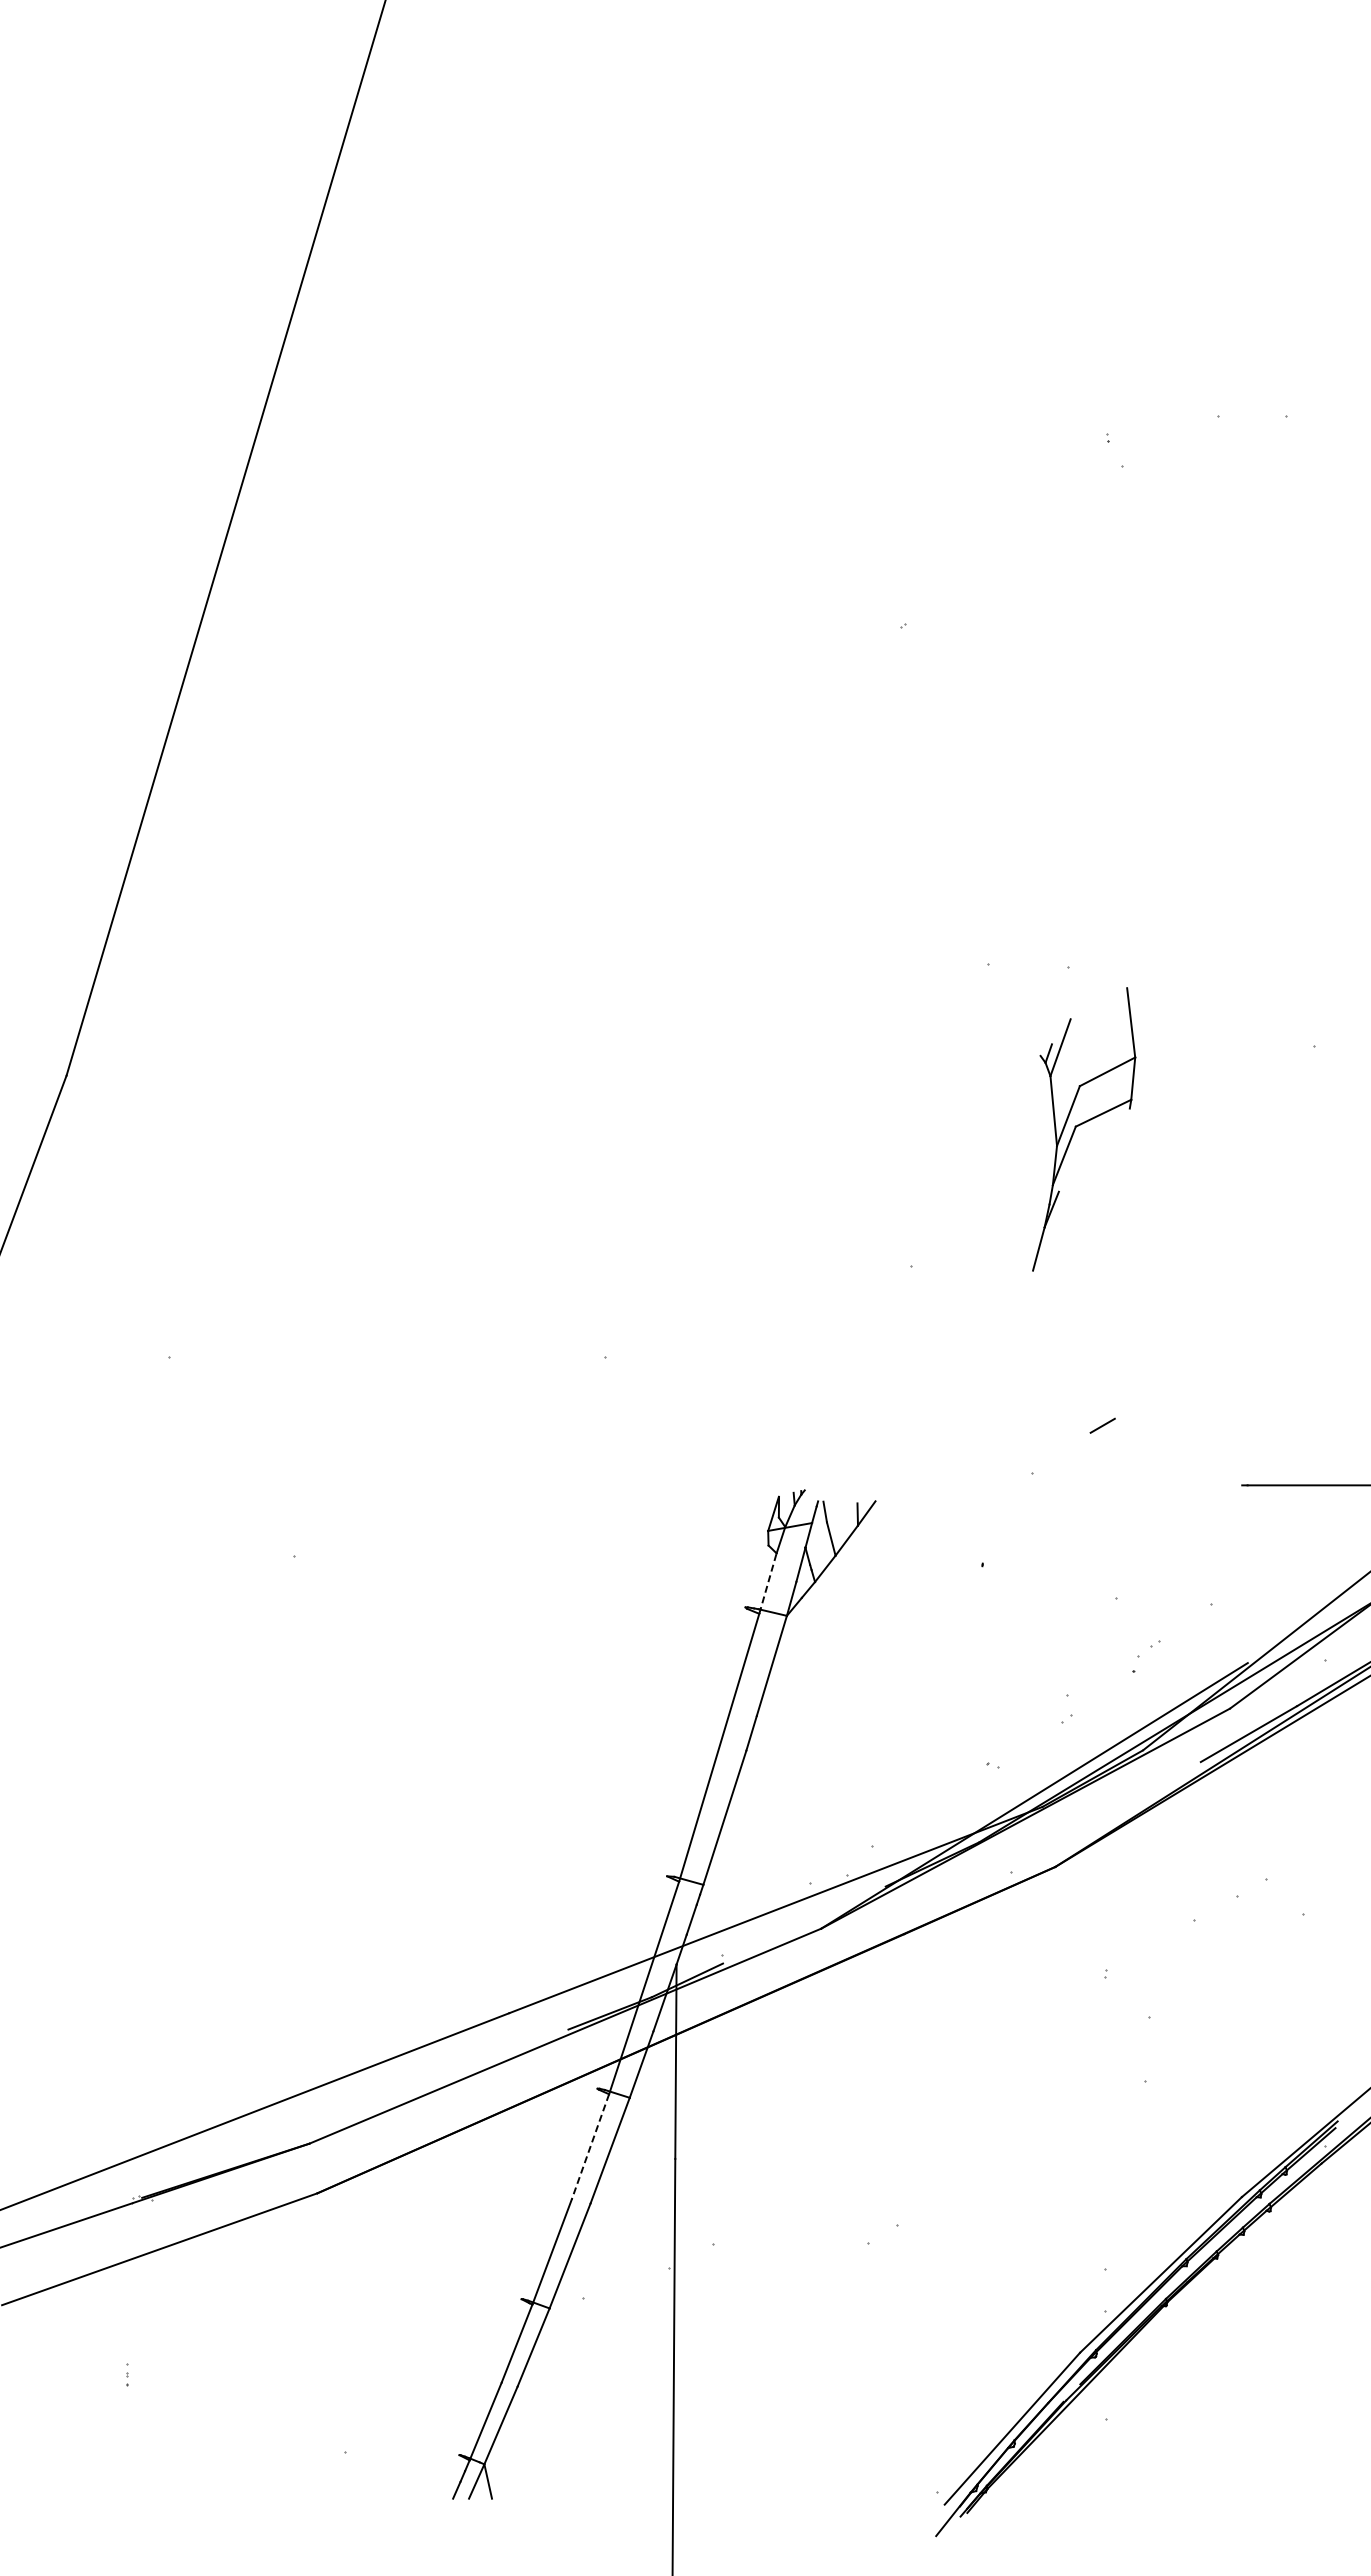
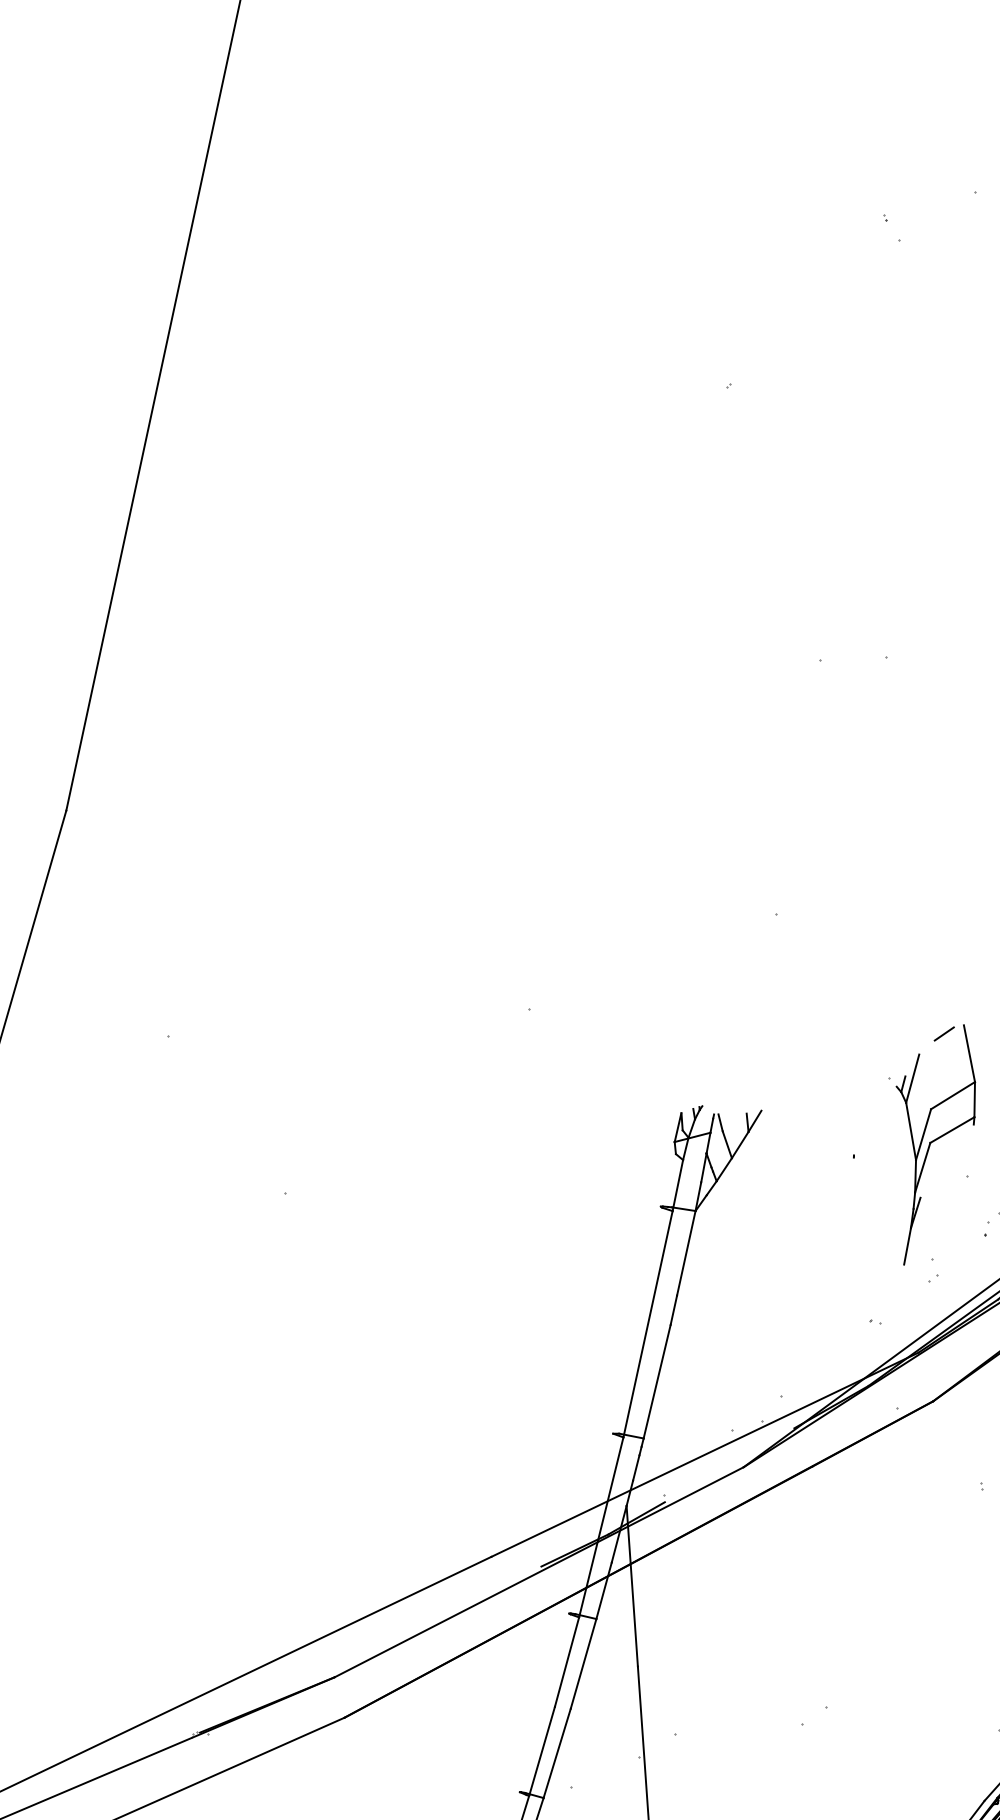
part: (1084, 1129) -> (937, 1144), moved
line: (768, 1583) -> (678, 1185), dashed -> solid
line: (590, 2146) -> (567, 1661), dashed -> solid

